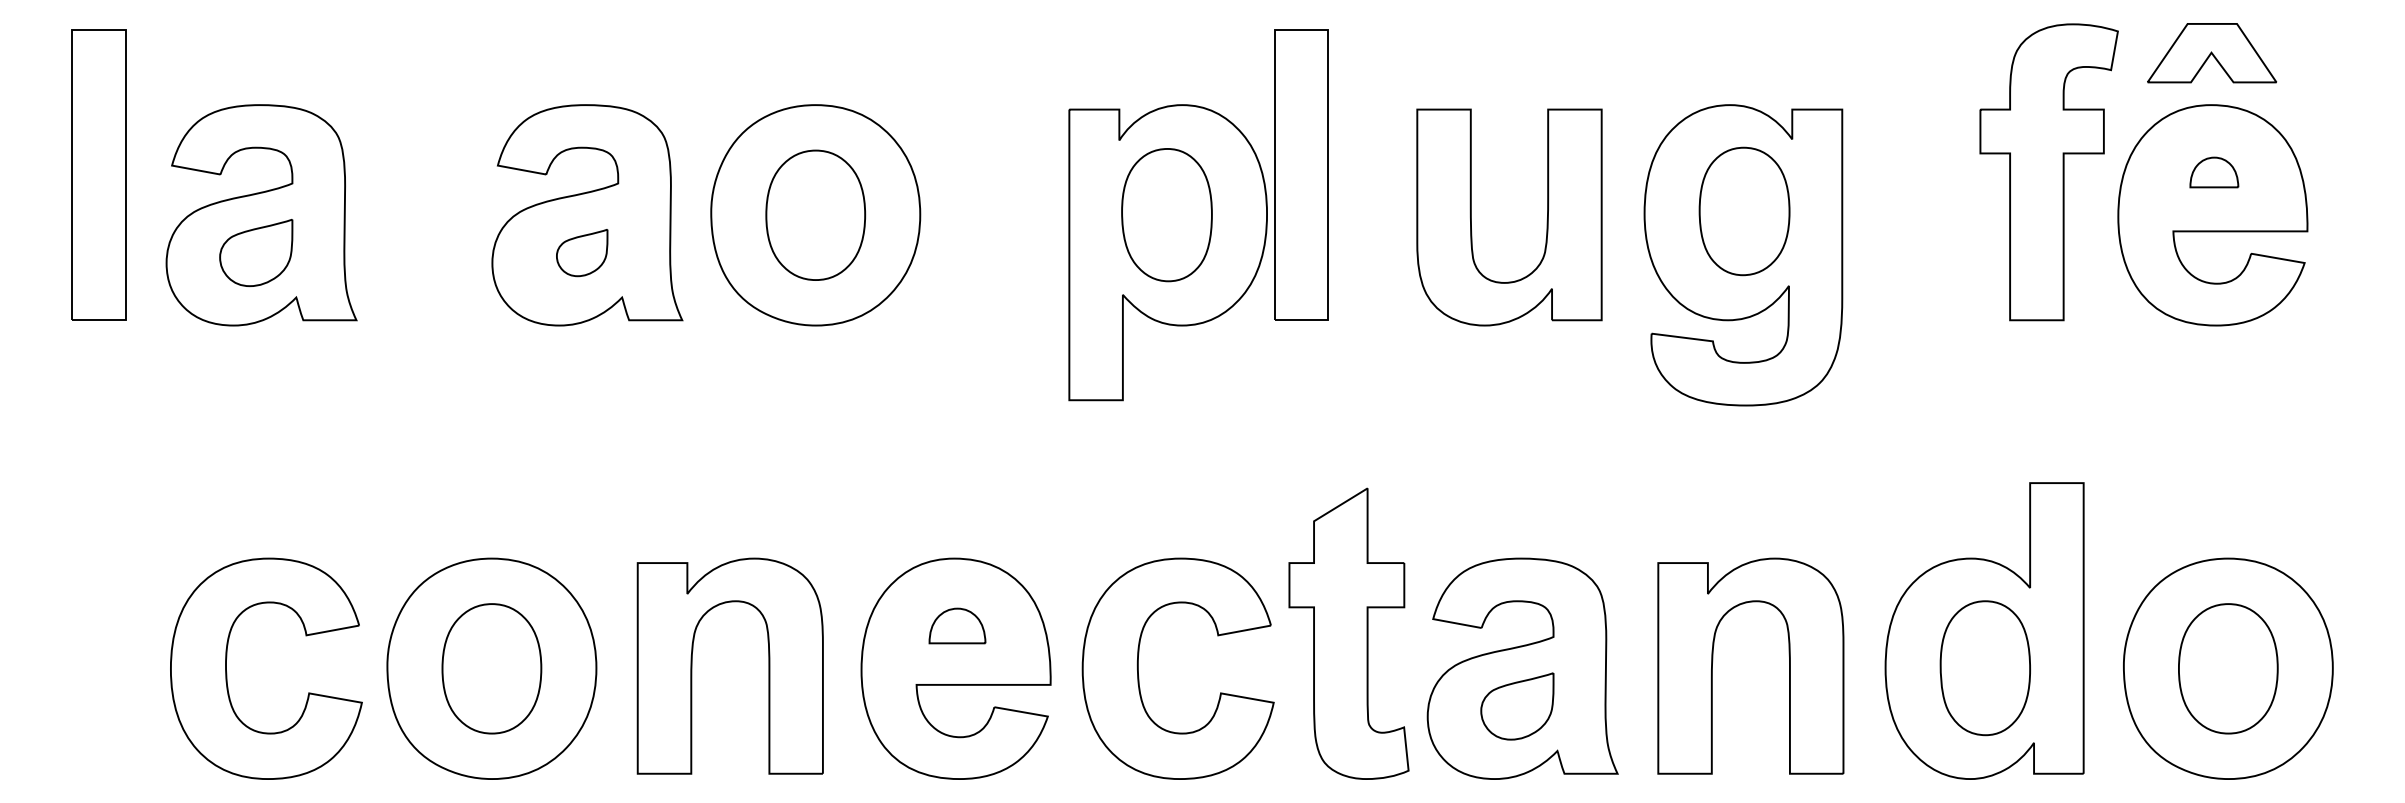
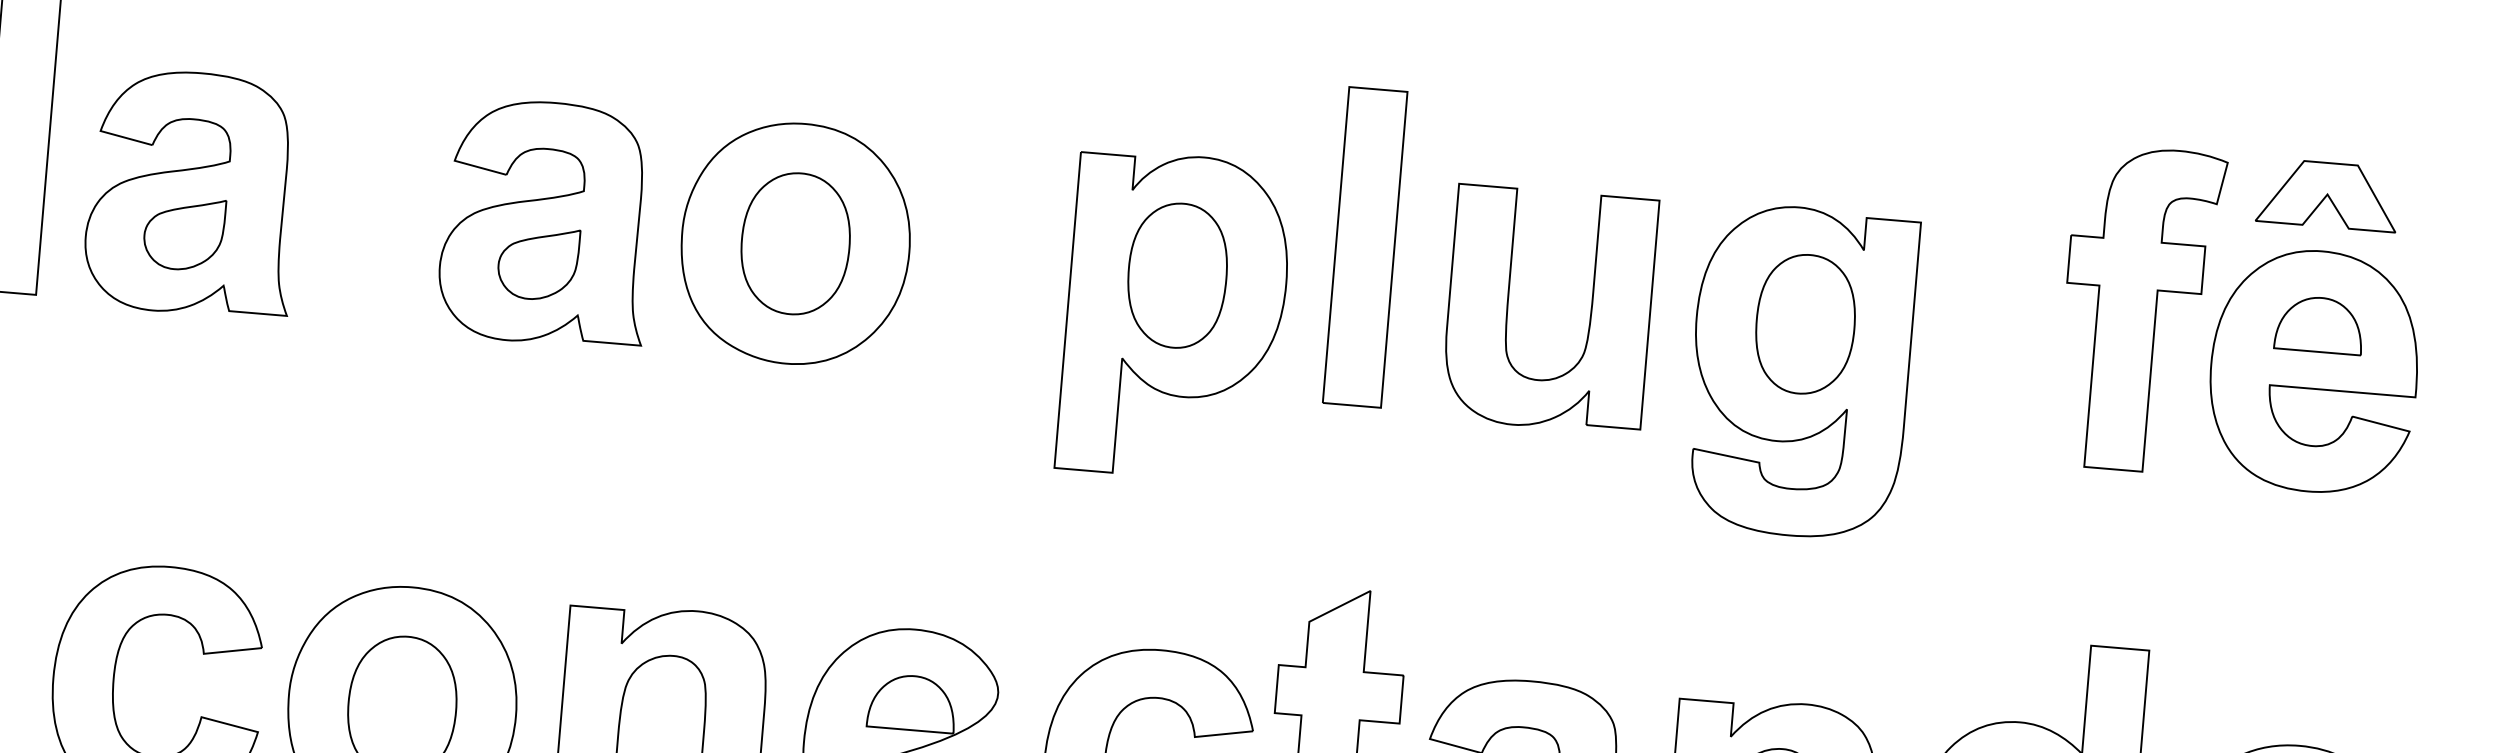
part: (2214, 172) -> (2319, 324), size x1.67
part: (1301, 174) -> (1365, 246), moved
part: (582, 252) -> (538, 262), size x1.43
part: (957, 625) -> (912, 702), size x1.43

